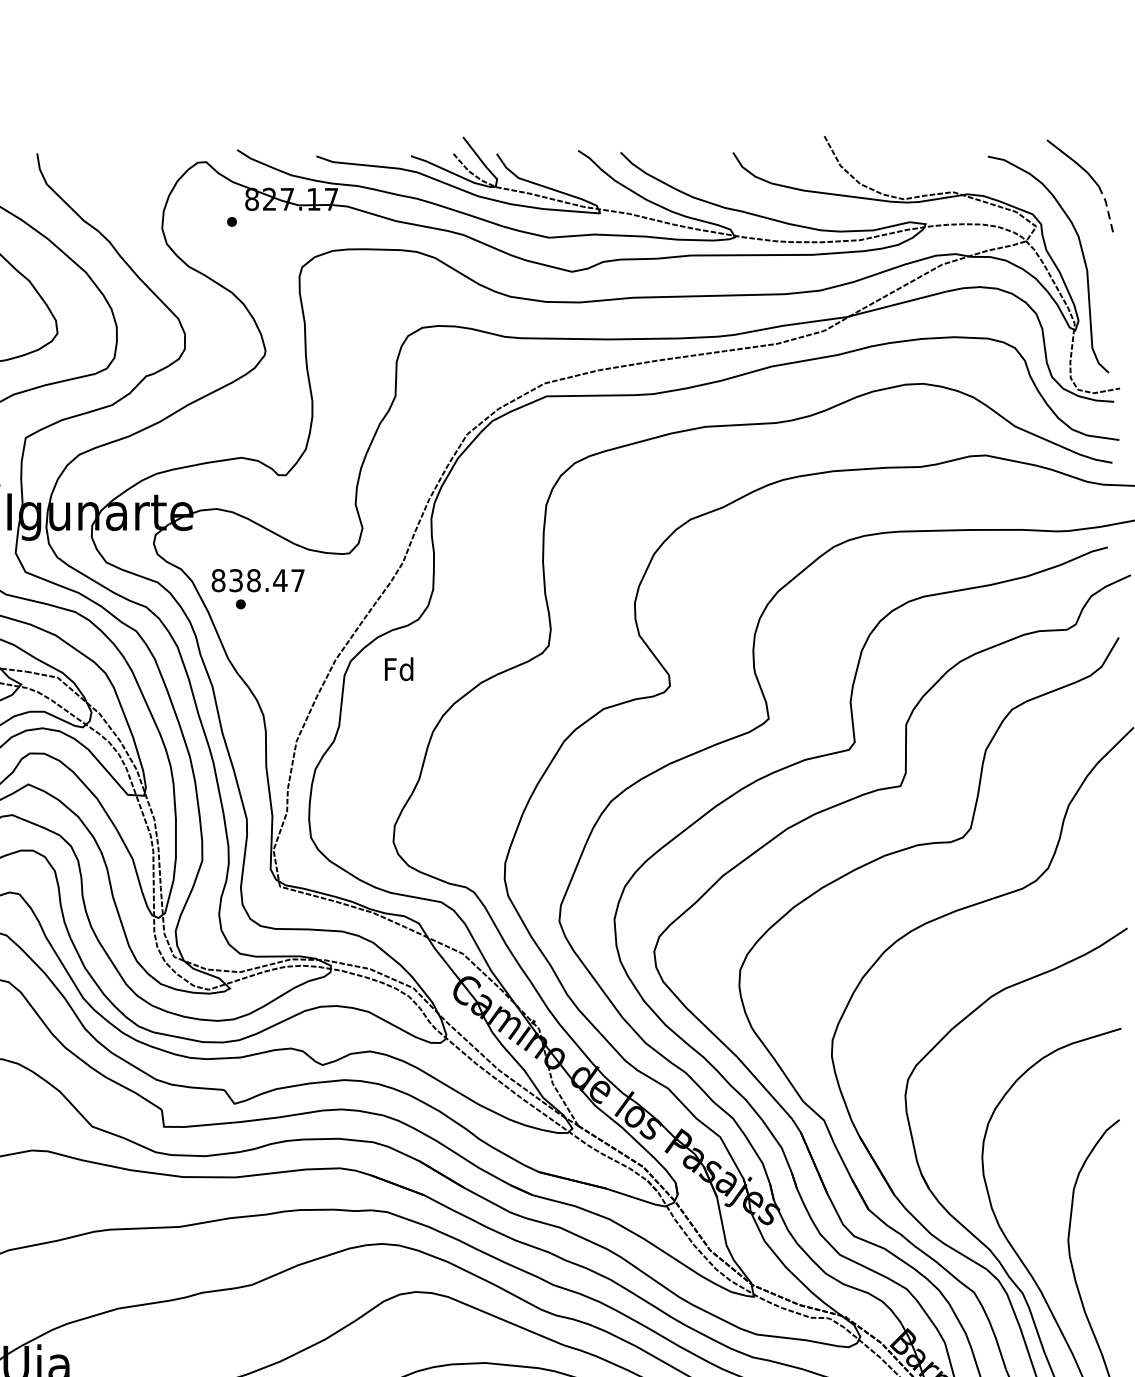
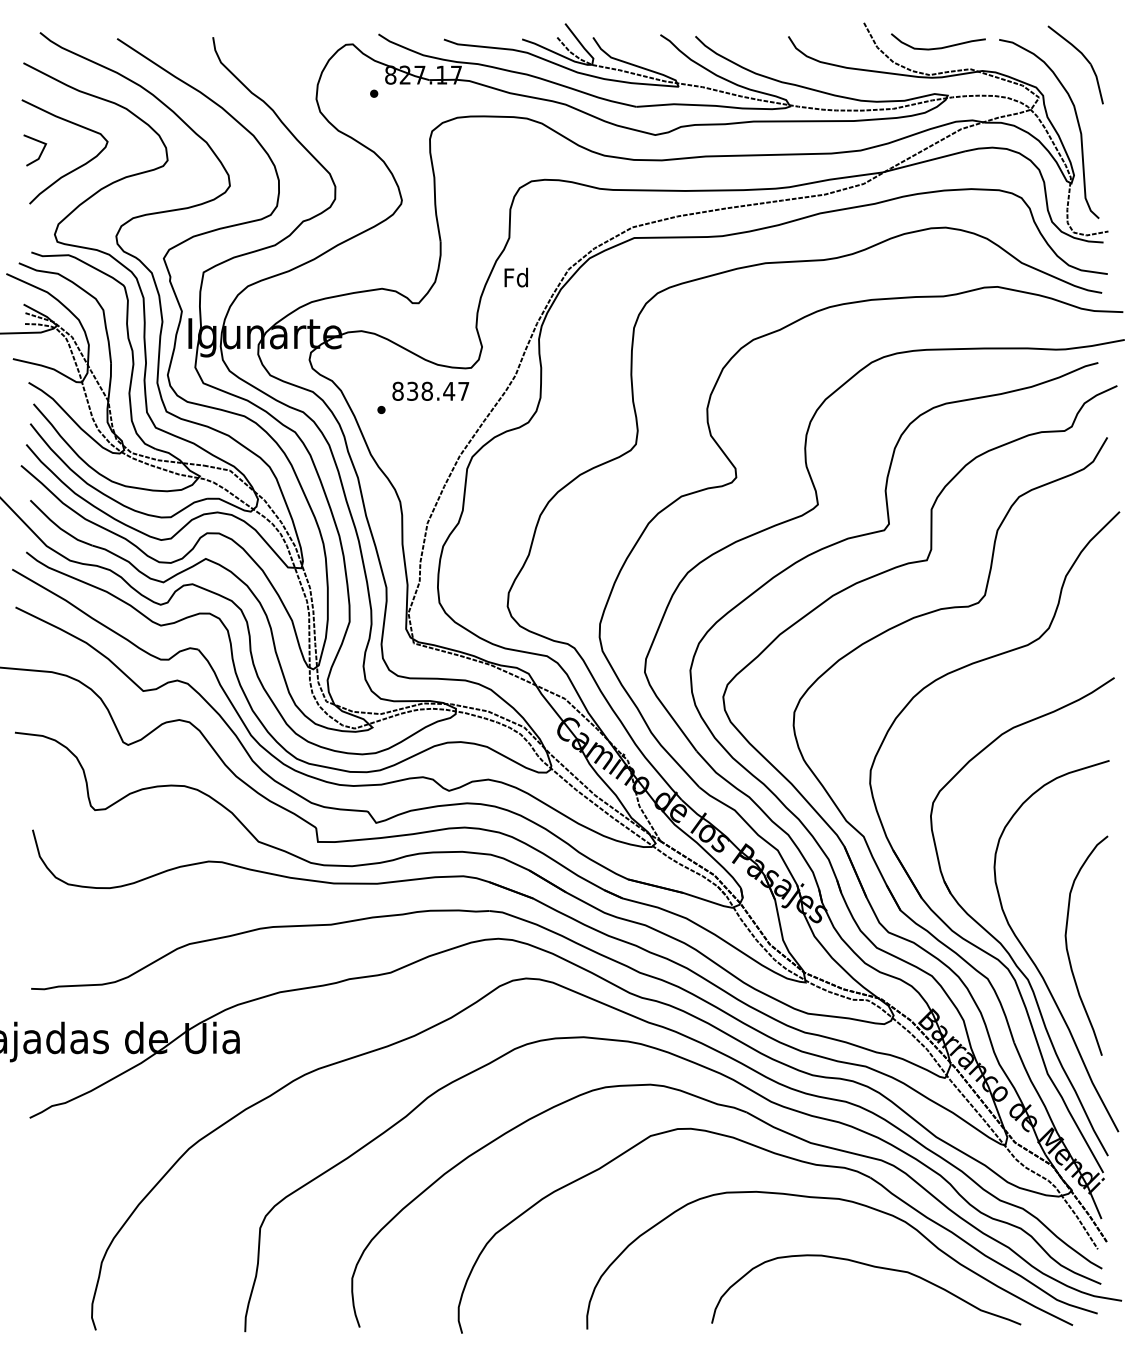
curve: (914, 165) -> (938, 47), added
line: (1108, 209) -> (1098, 83), dashed -> solid
text: (257, 579) -> (430, 390), moved
text: (398, 669) -> (515, 277), moved

